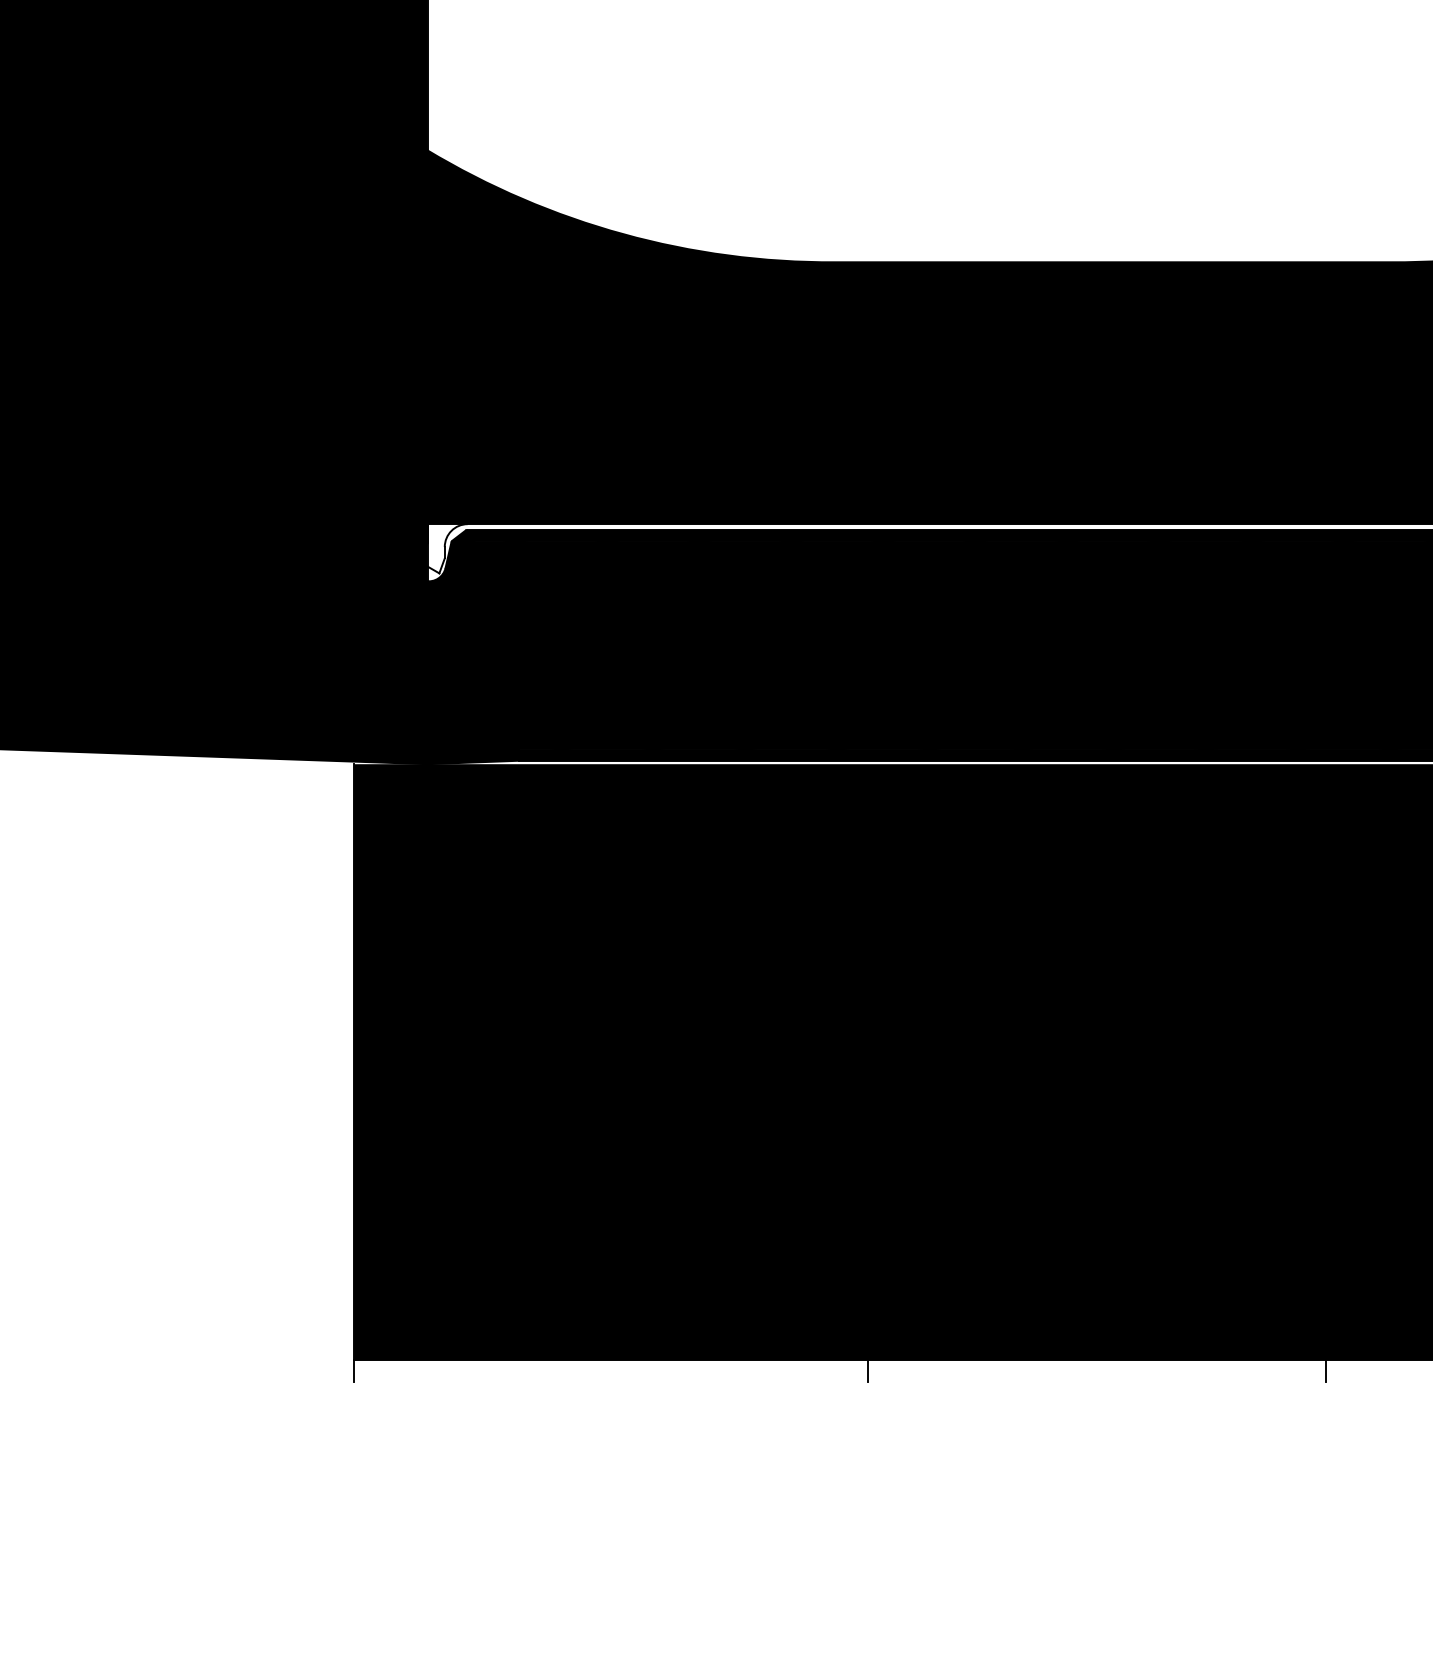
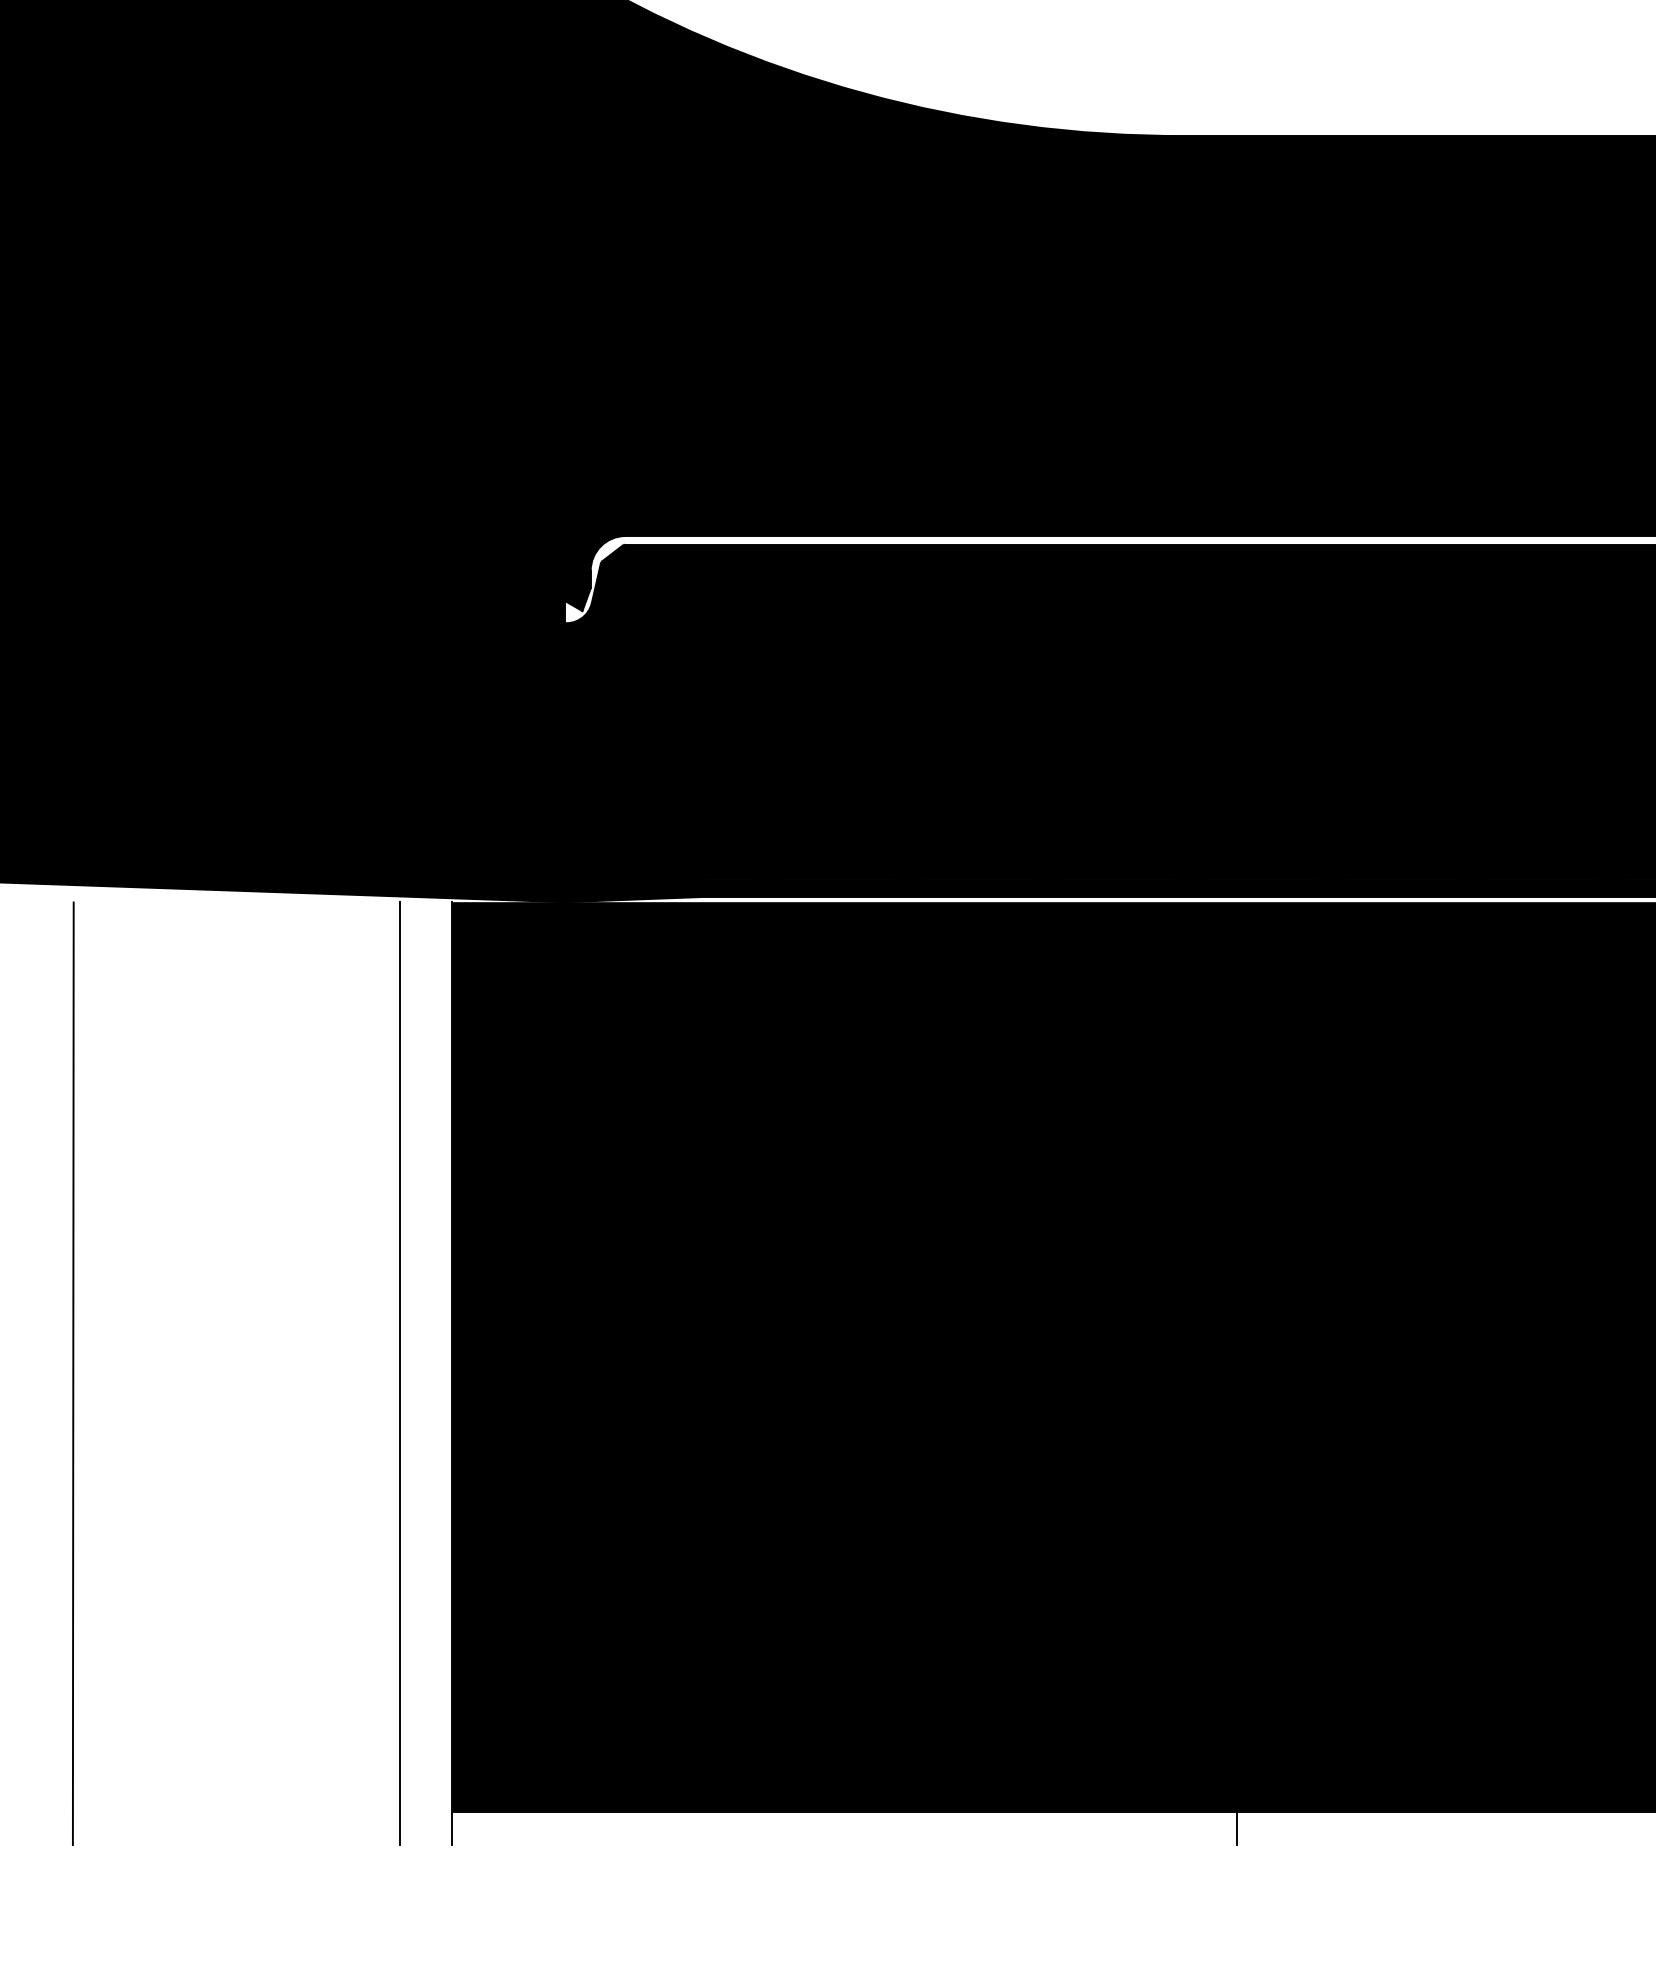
fill: (441, 548) -> (585, 573), added
line: (105, 1073) -> (73, 1374), added
line: (319, 1073) -> (399, 1374), added

